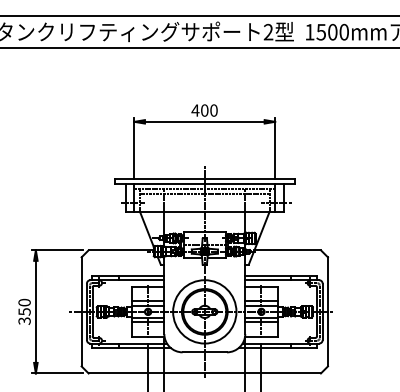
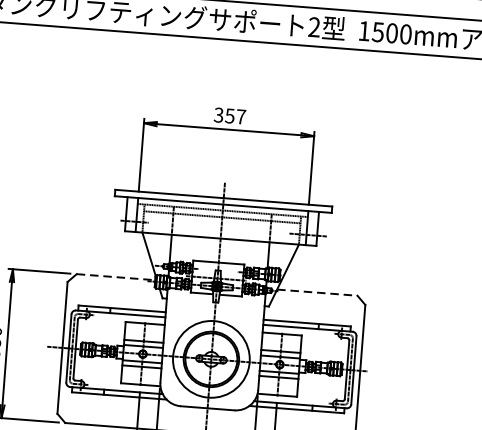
text: (204, 110) -> (229, 115), 400 -> 357
line: (121, 250) -> (116, 277), solid -> dashed
line: (288, 250) -> (318, 292), solid -> dashed

